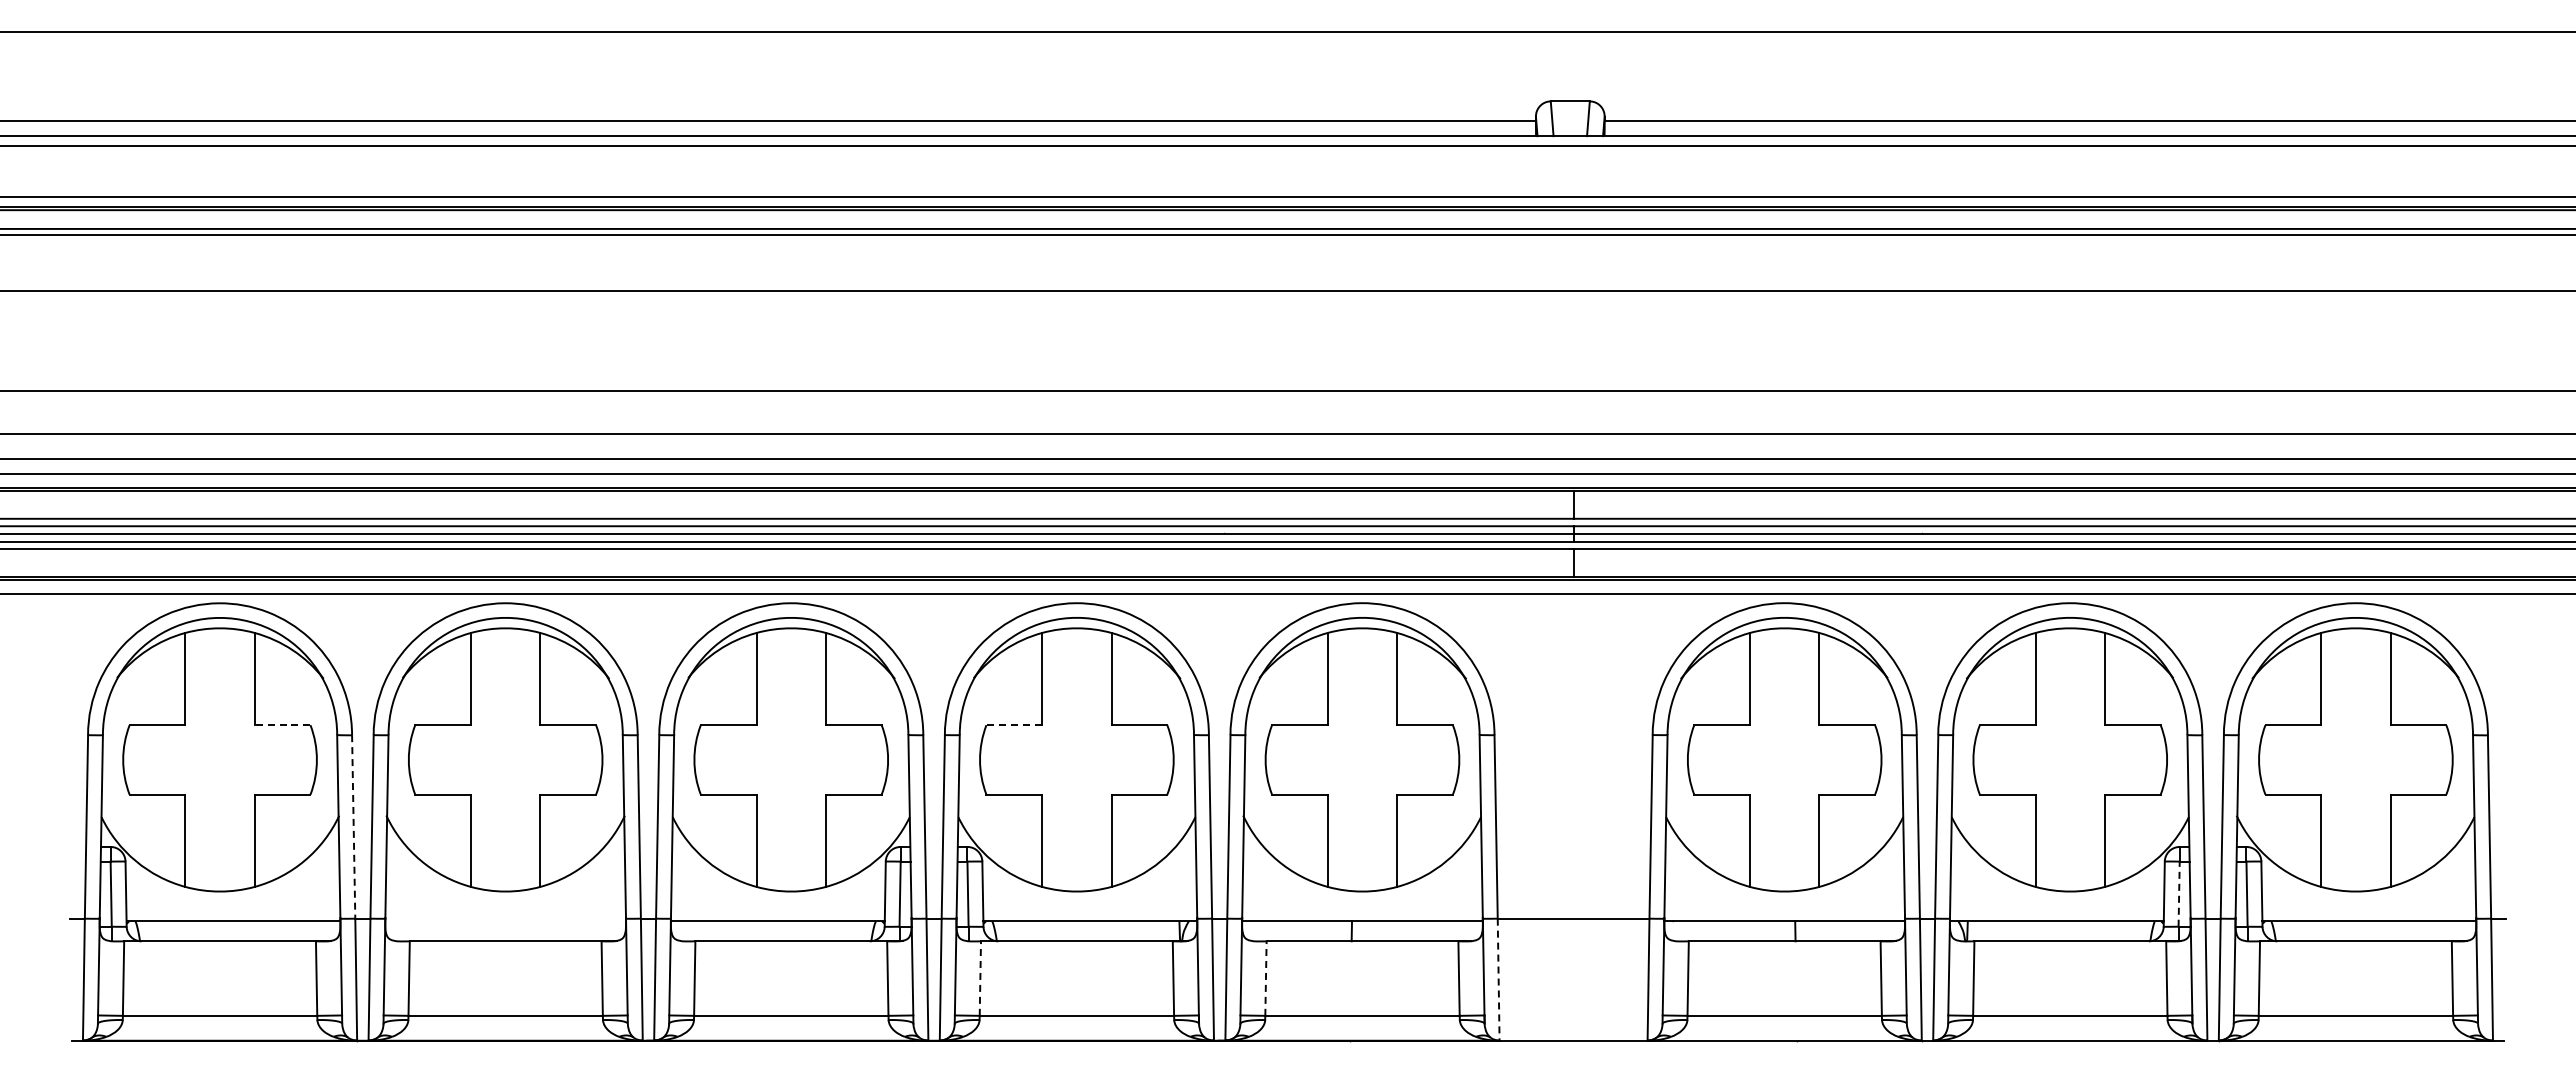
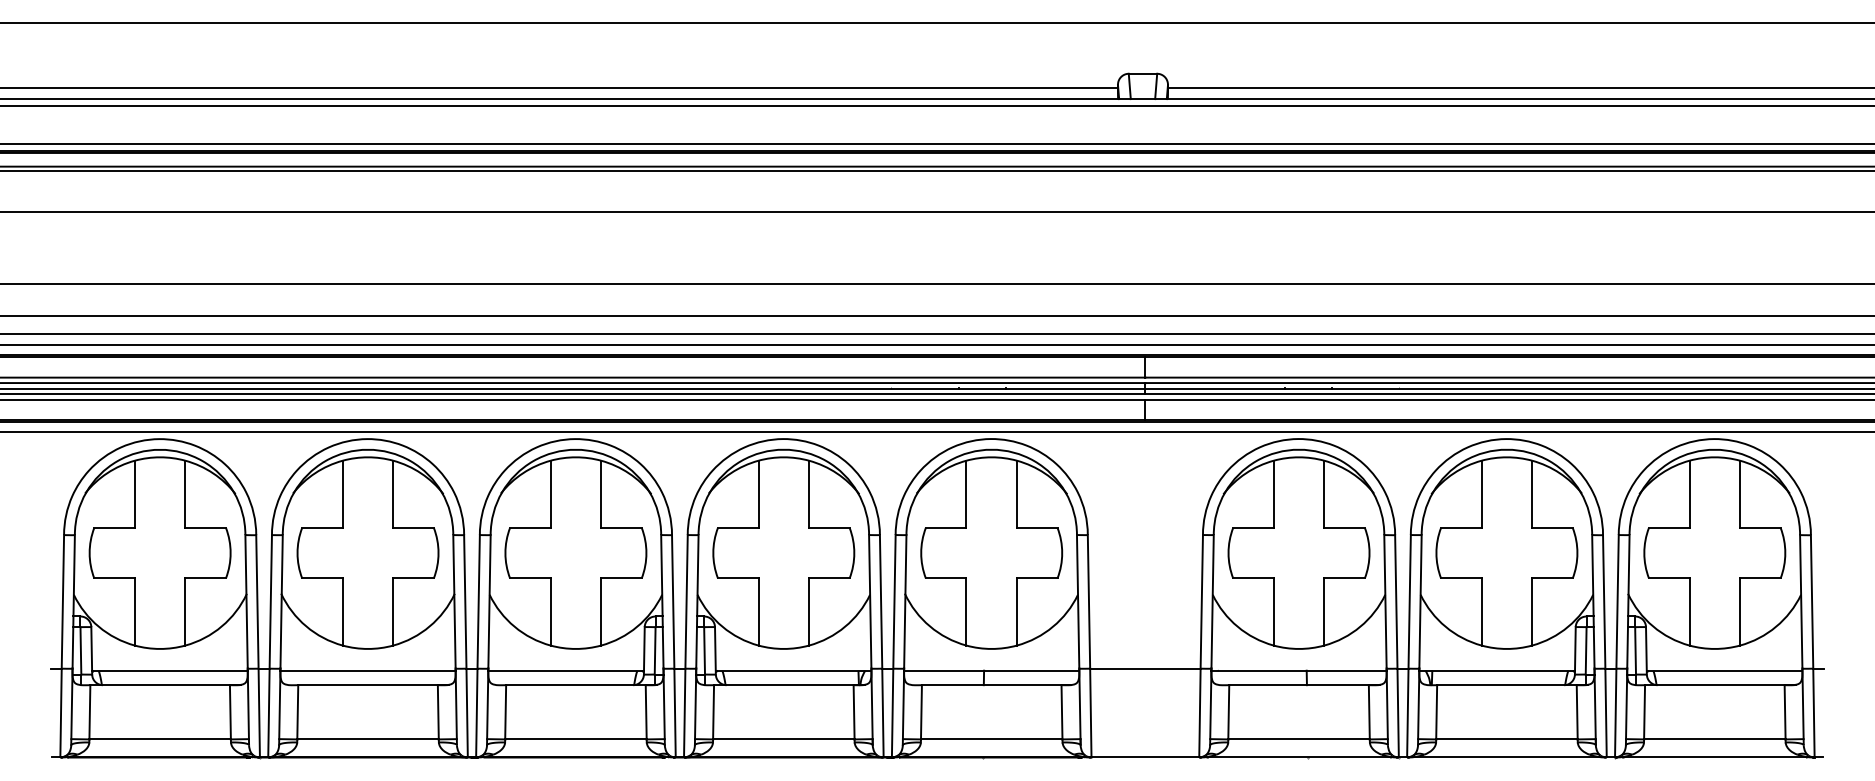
line: (282, 725) -> (205, 528), dashed -> solid
line: (1014, 725) -> (738, 528), dashed -> solid
line: (353, 826) -> (257, 601), dashed -> solid
line: (2179, 894) -> (1586, 651), dashed -> solid
line: (505, 921) -> (367, 670), added
line: (980, 978) -> (713, 712), dashed -> solid
line: (1265, 978) -> (921, 712), dashed -> solid
line: (1498, 980) -> (1090, 713), dashed -> solid

